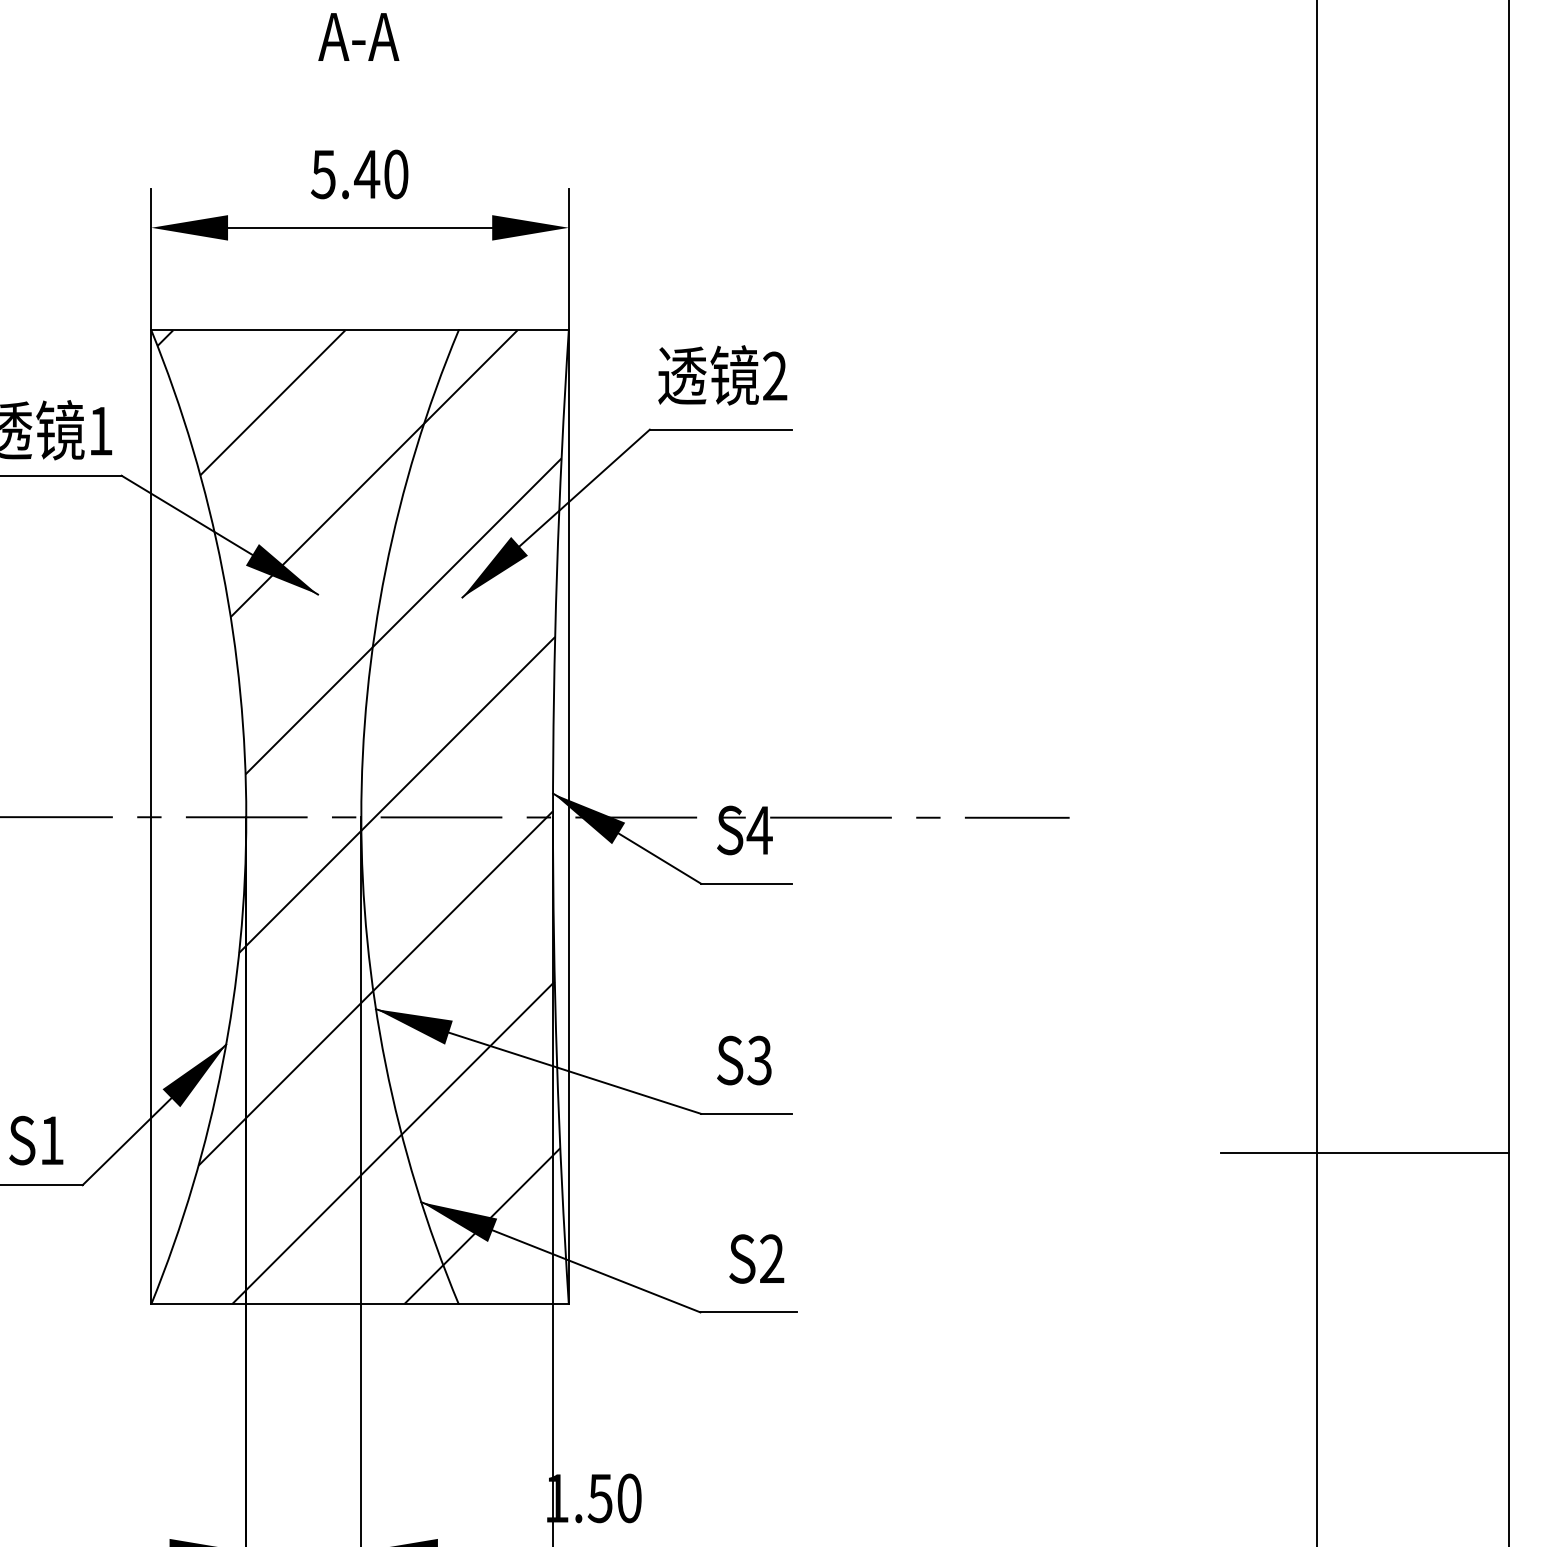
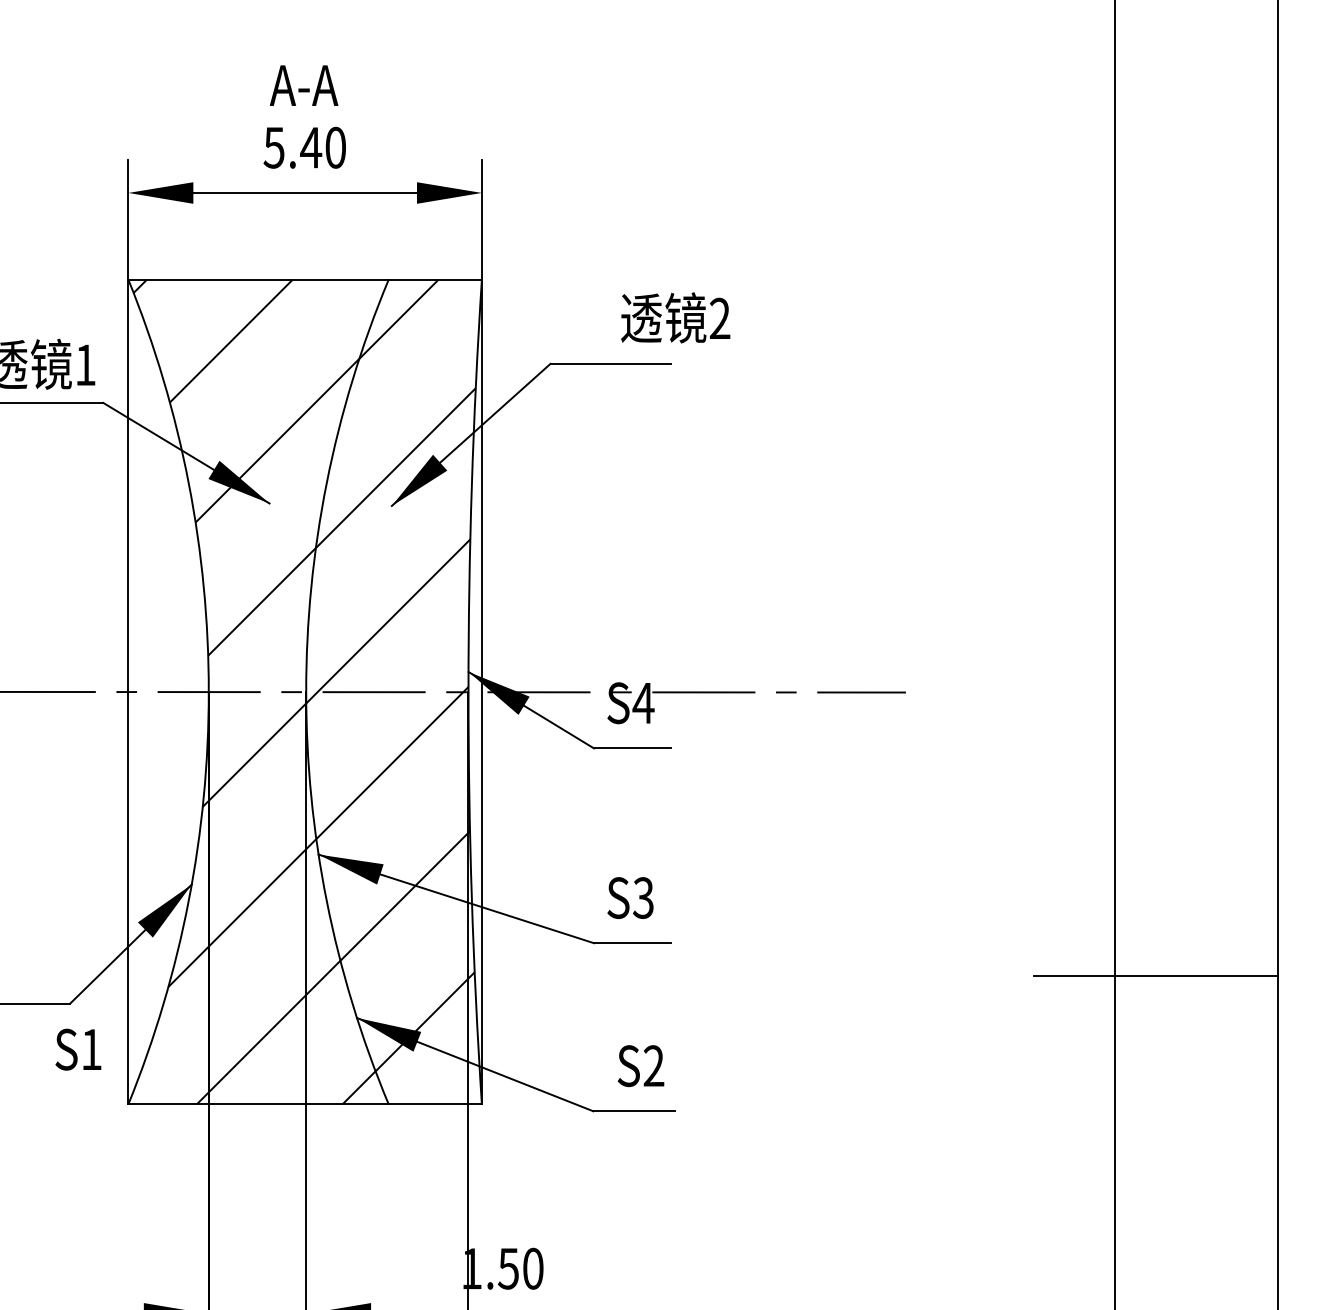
text: (358, 36) -> (303, 85), moved
text: (722, 375) -> (675, 318), moved
text: (36, 1140) -> (78, 1049), moved

